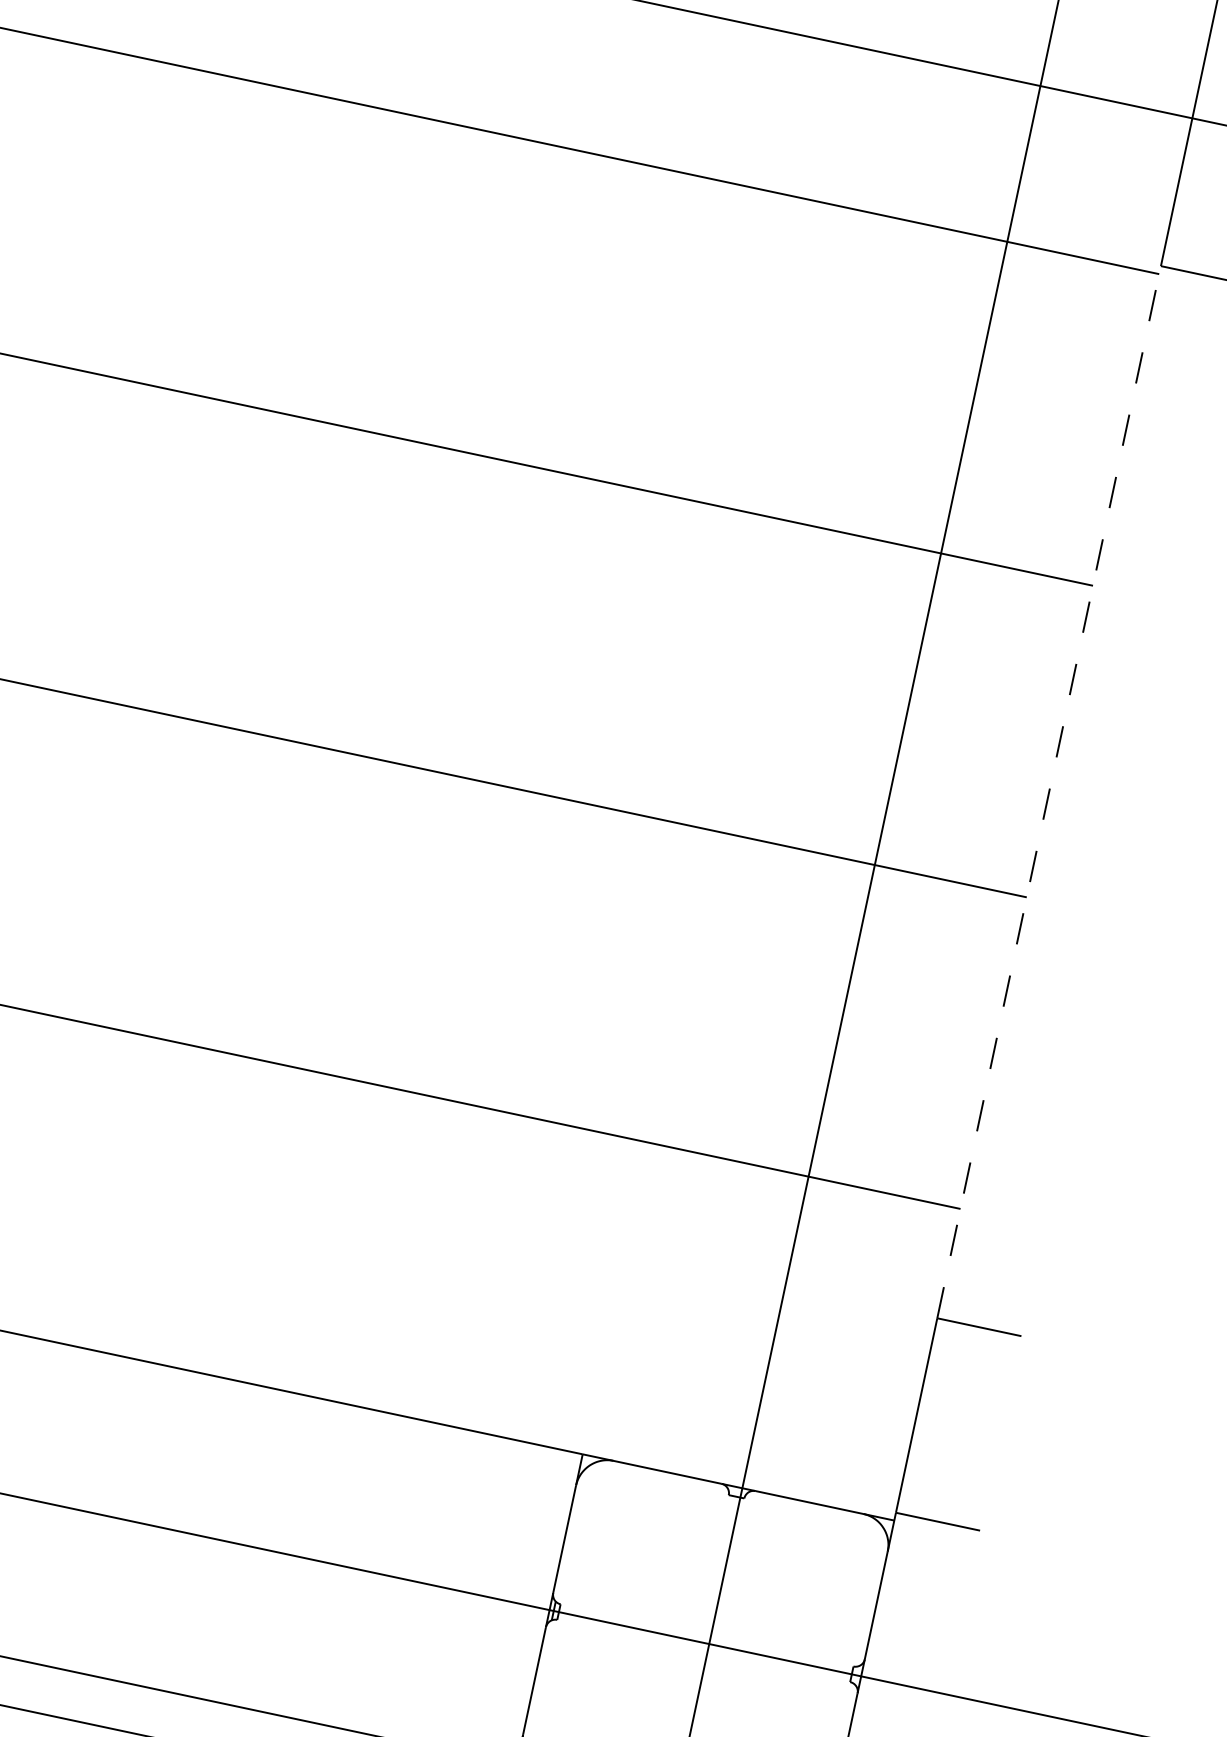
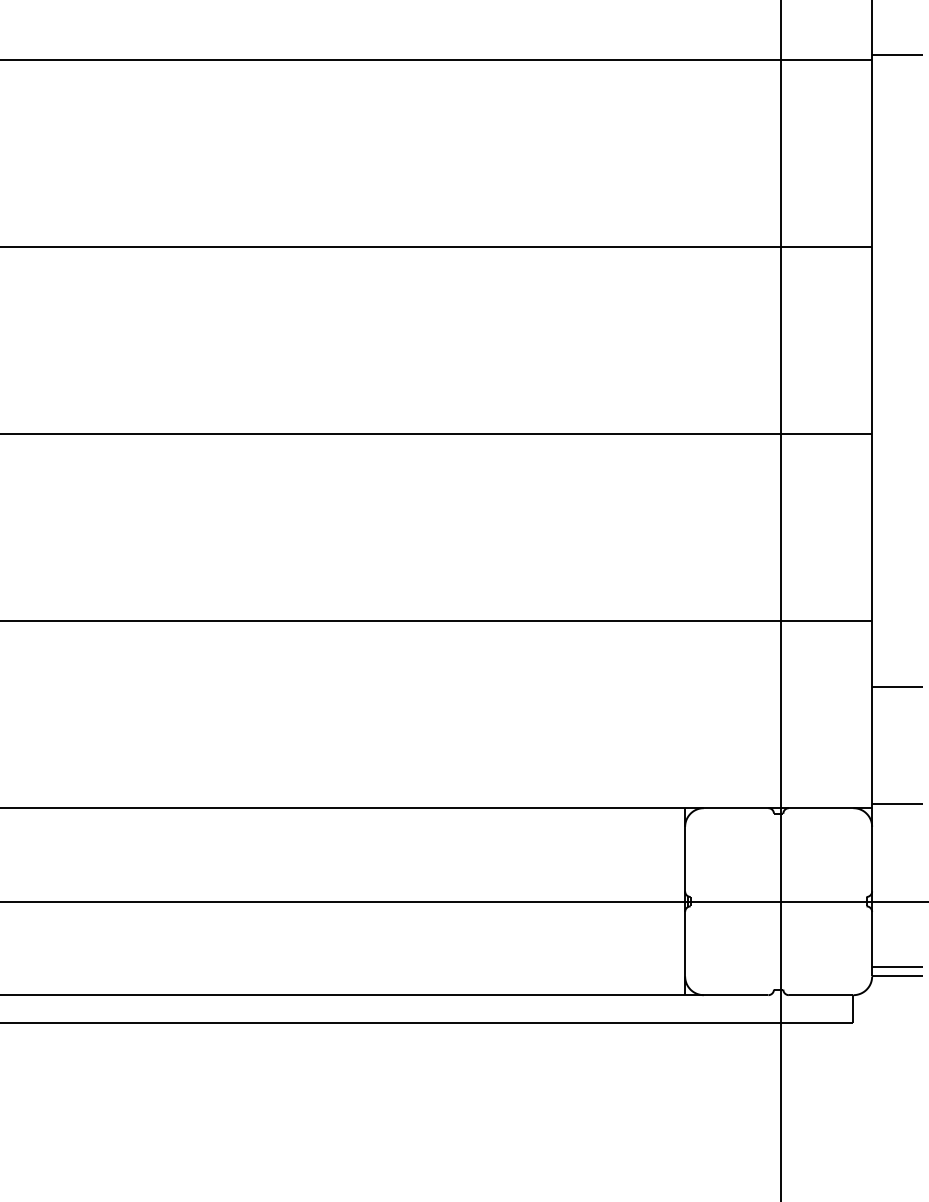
line: (1049, 792) -> (872, 371), dashed -> solid

